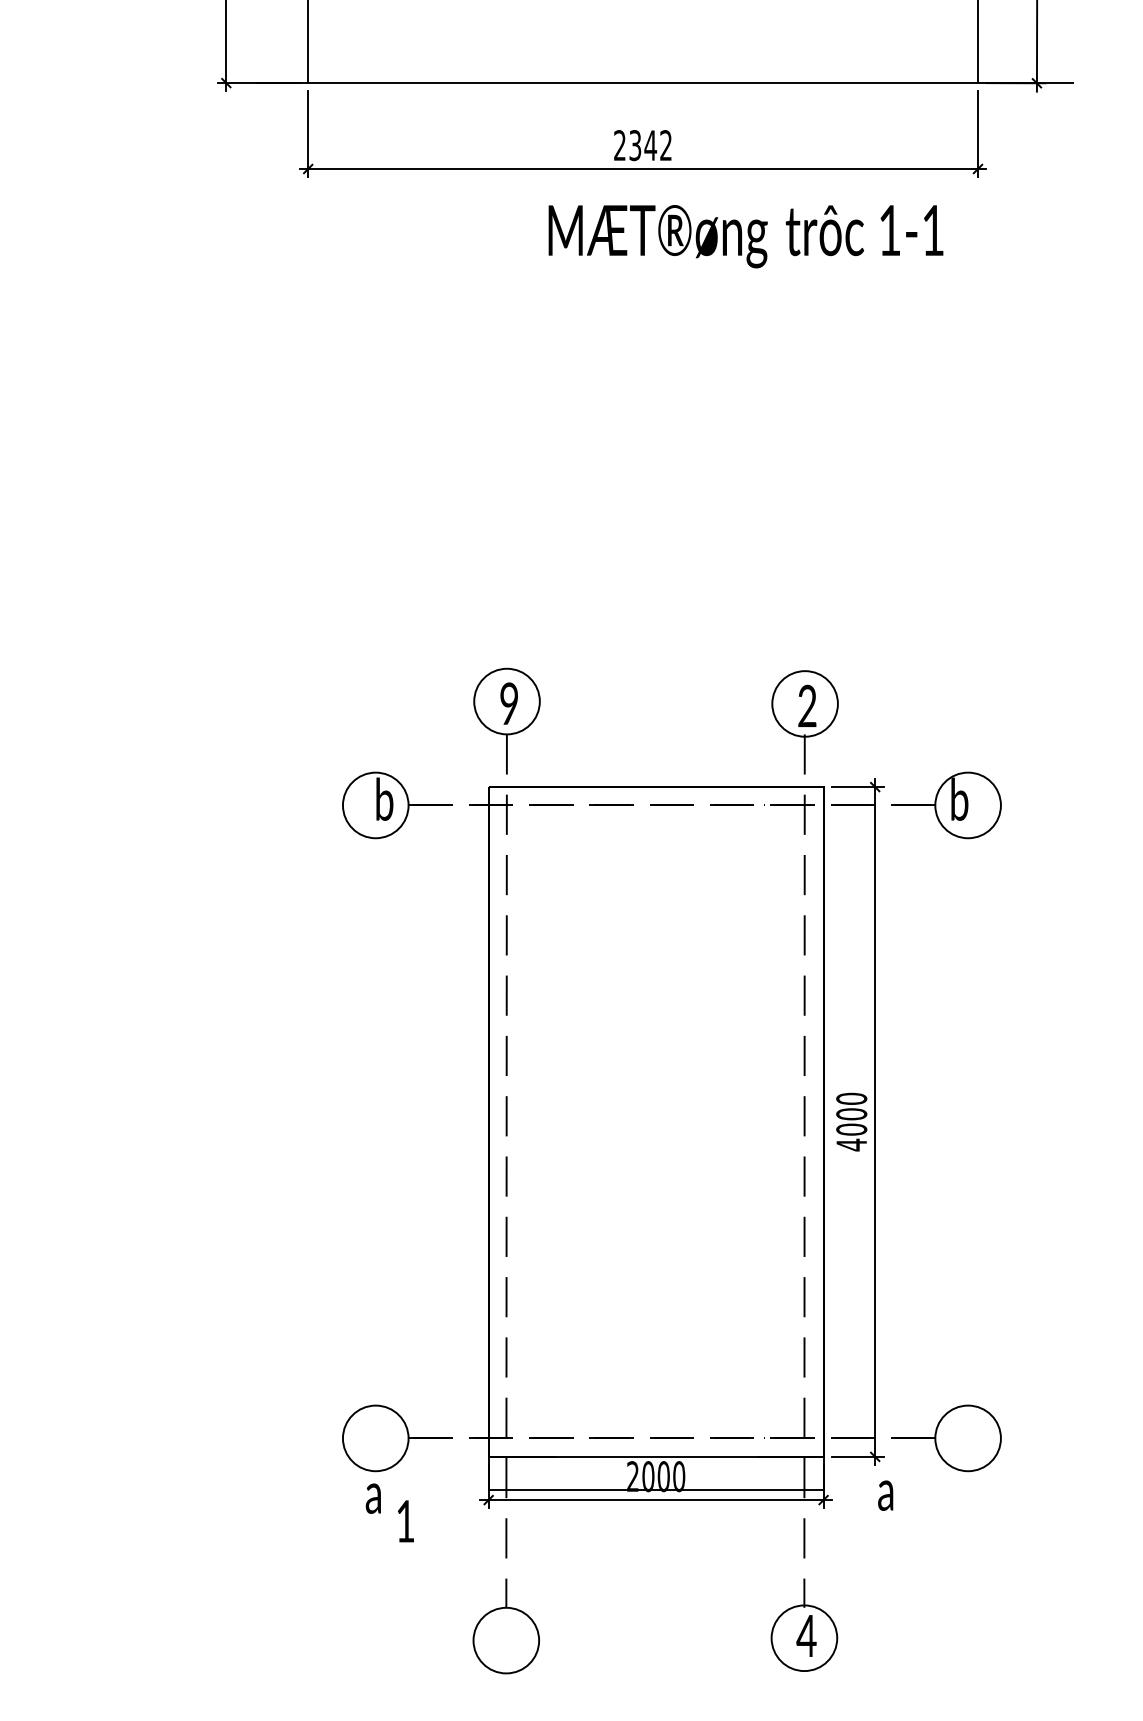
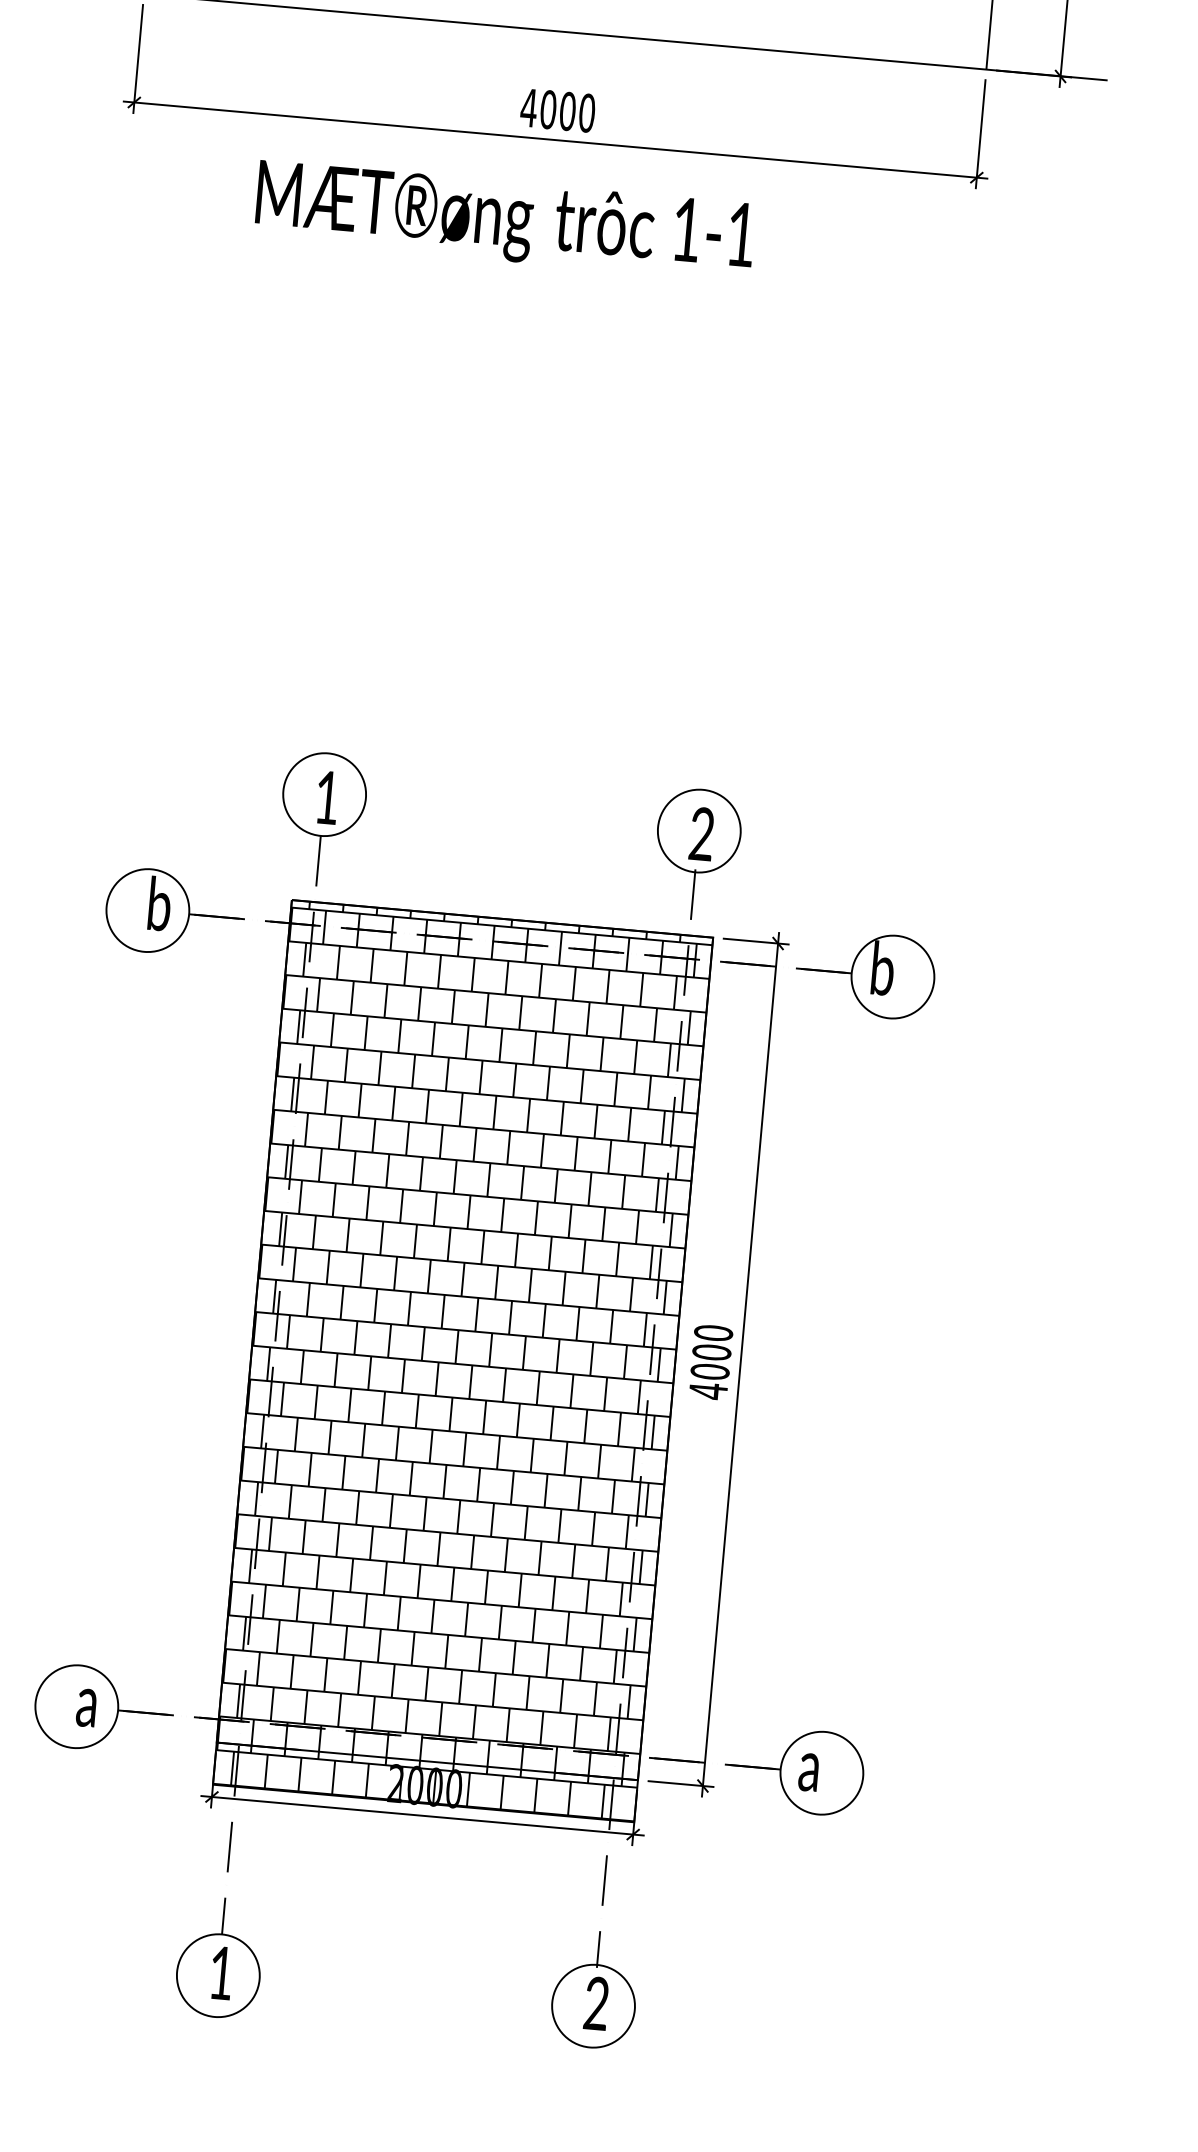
text: (642, 145) -> (557, 110), 2342 -> 4000
text: (745, 236) -> (504, 221), moved
text: (508, 703) -> (326, 797), 9 -> 1
hatch: (655, 1138) -> (462, 1360), added
text: (885, 1495) -> (808, 1772), moved
text: (372, 1498) -> (85, 1707), moved
text: (405, 1521) -> (221, 1973), moved
text: (806, 1635) -> (596, 2002), 4 -> 2

